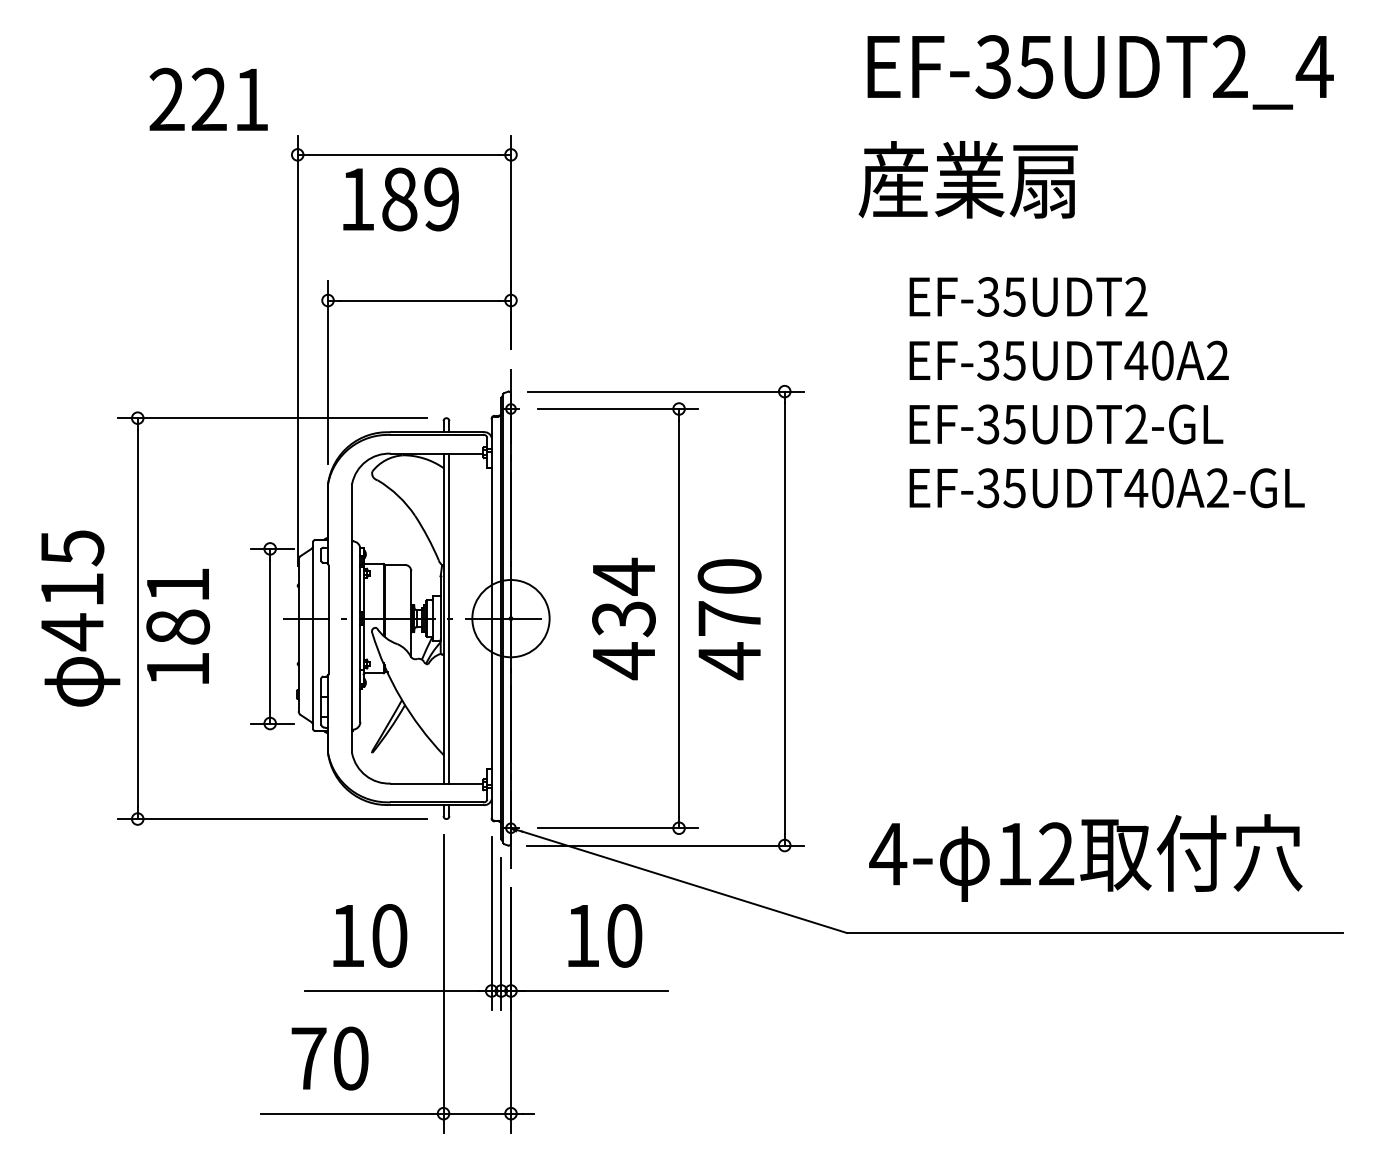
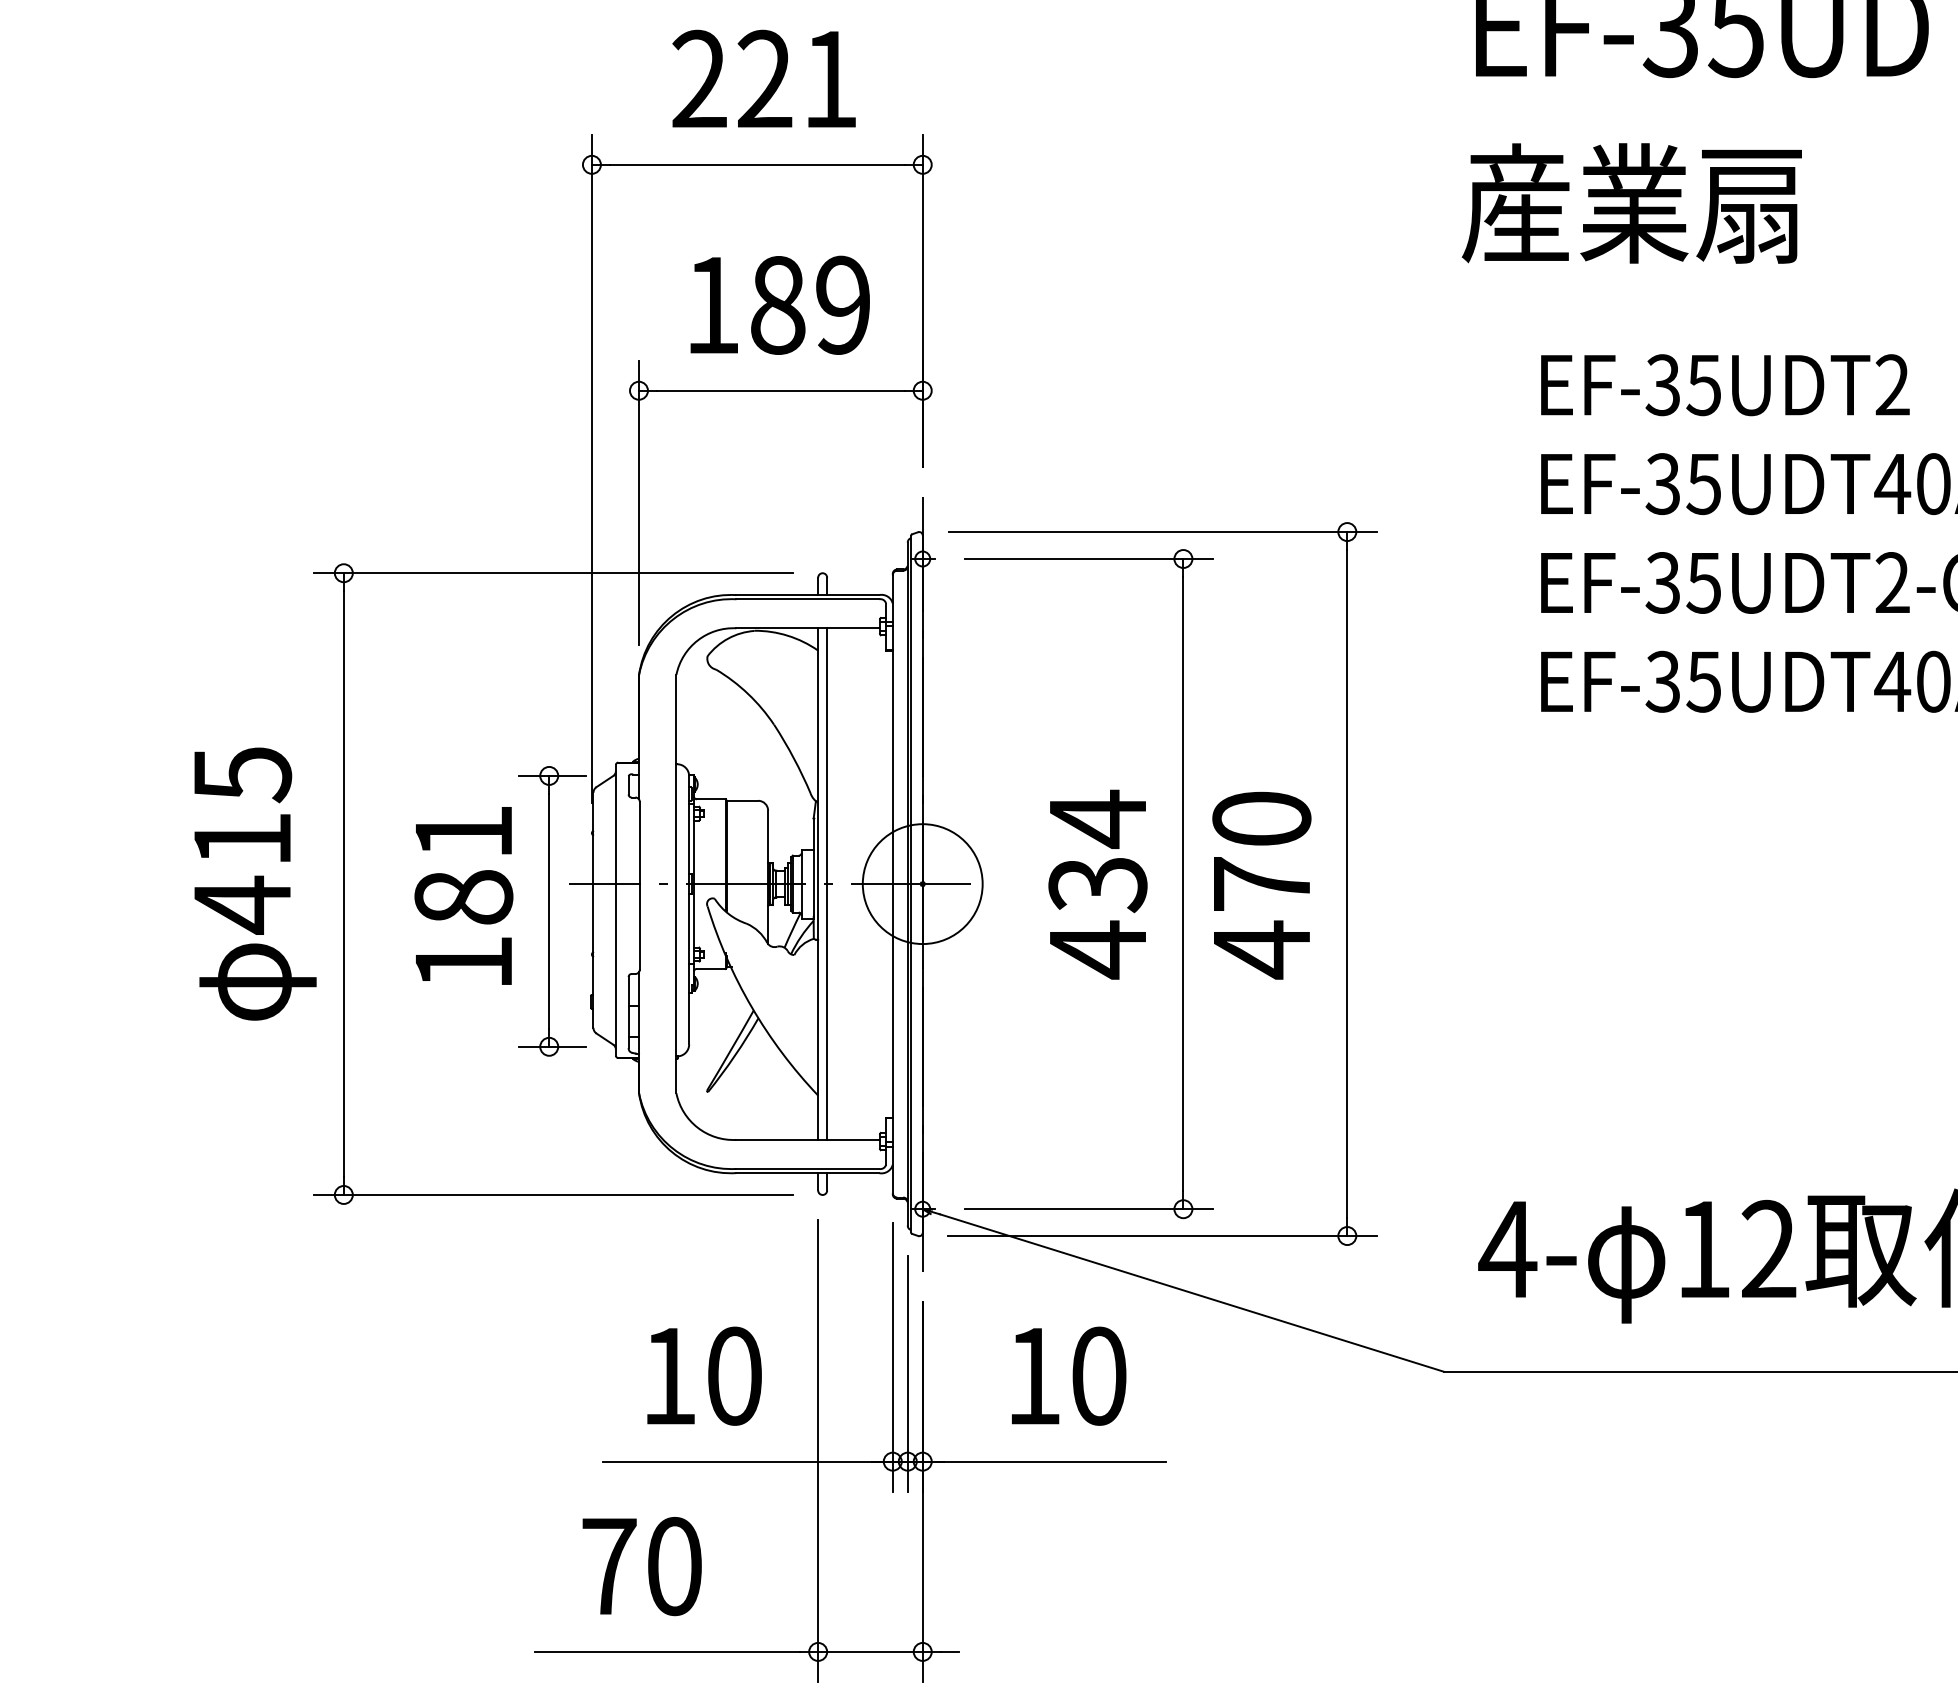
text: (208, 98) -> (763, 77), moved
text: (400, 199) -> (779, 305), moved
text: (178, 625) -> (464, 894), moved

